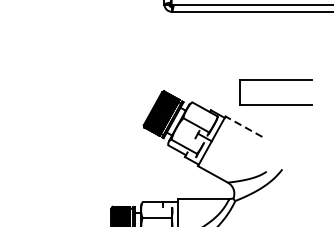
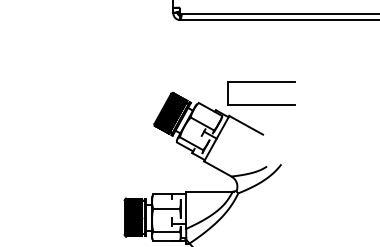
part: (275, 79) -> (261, 82), moved
line: (243, 126) -> (245, 125), dashed -> solid

